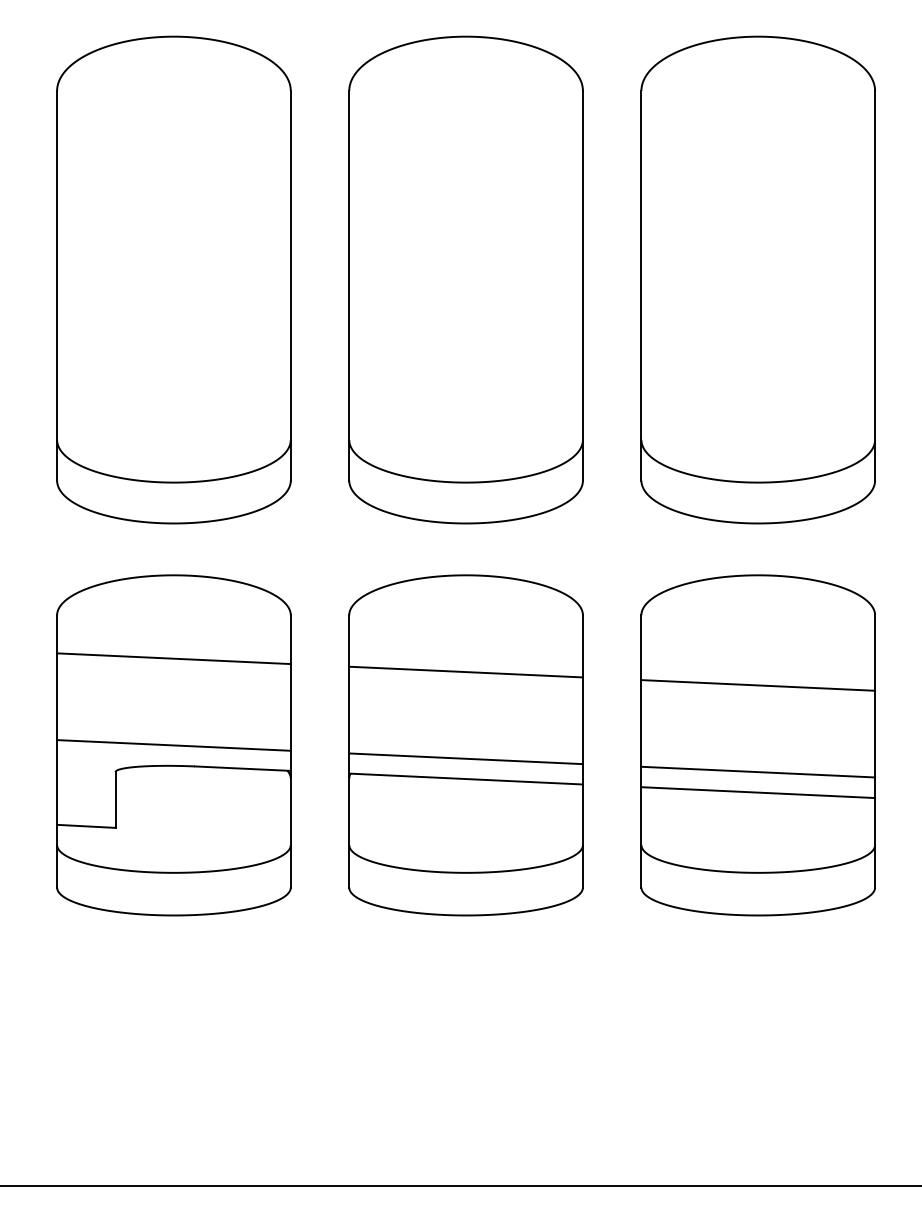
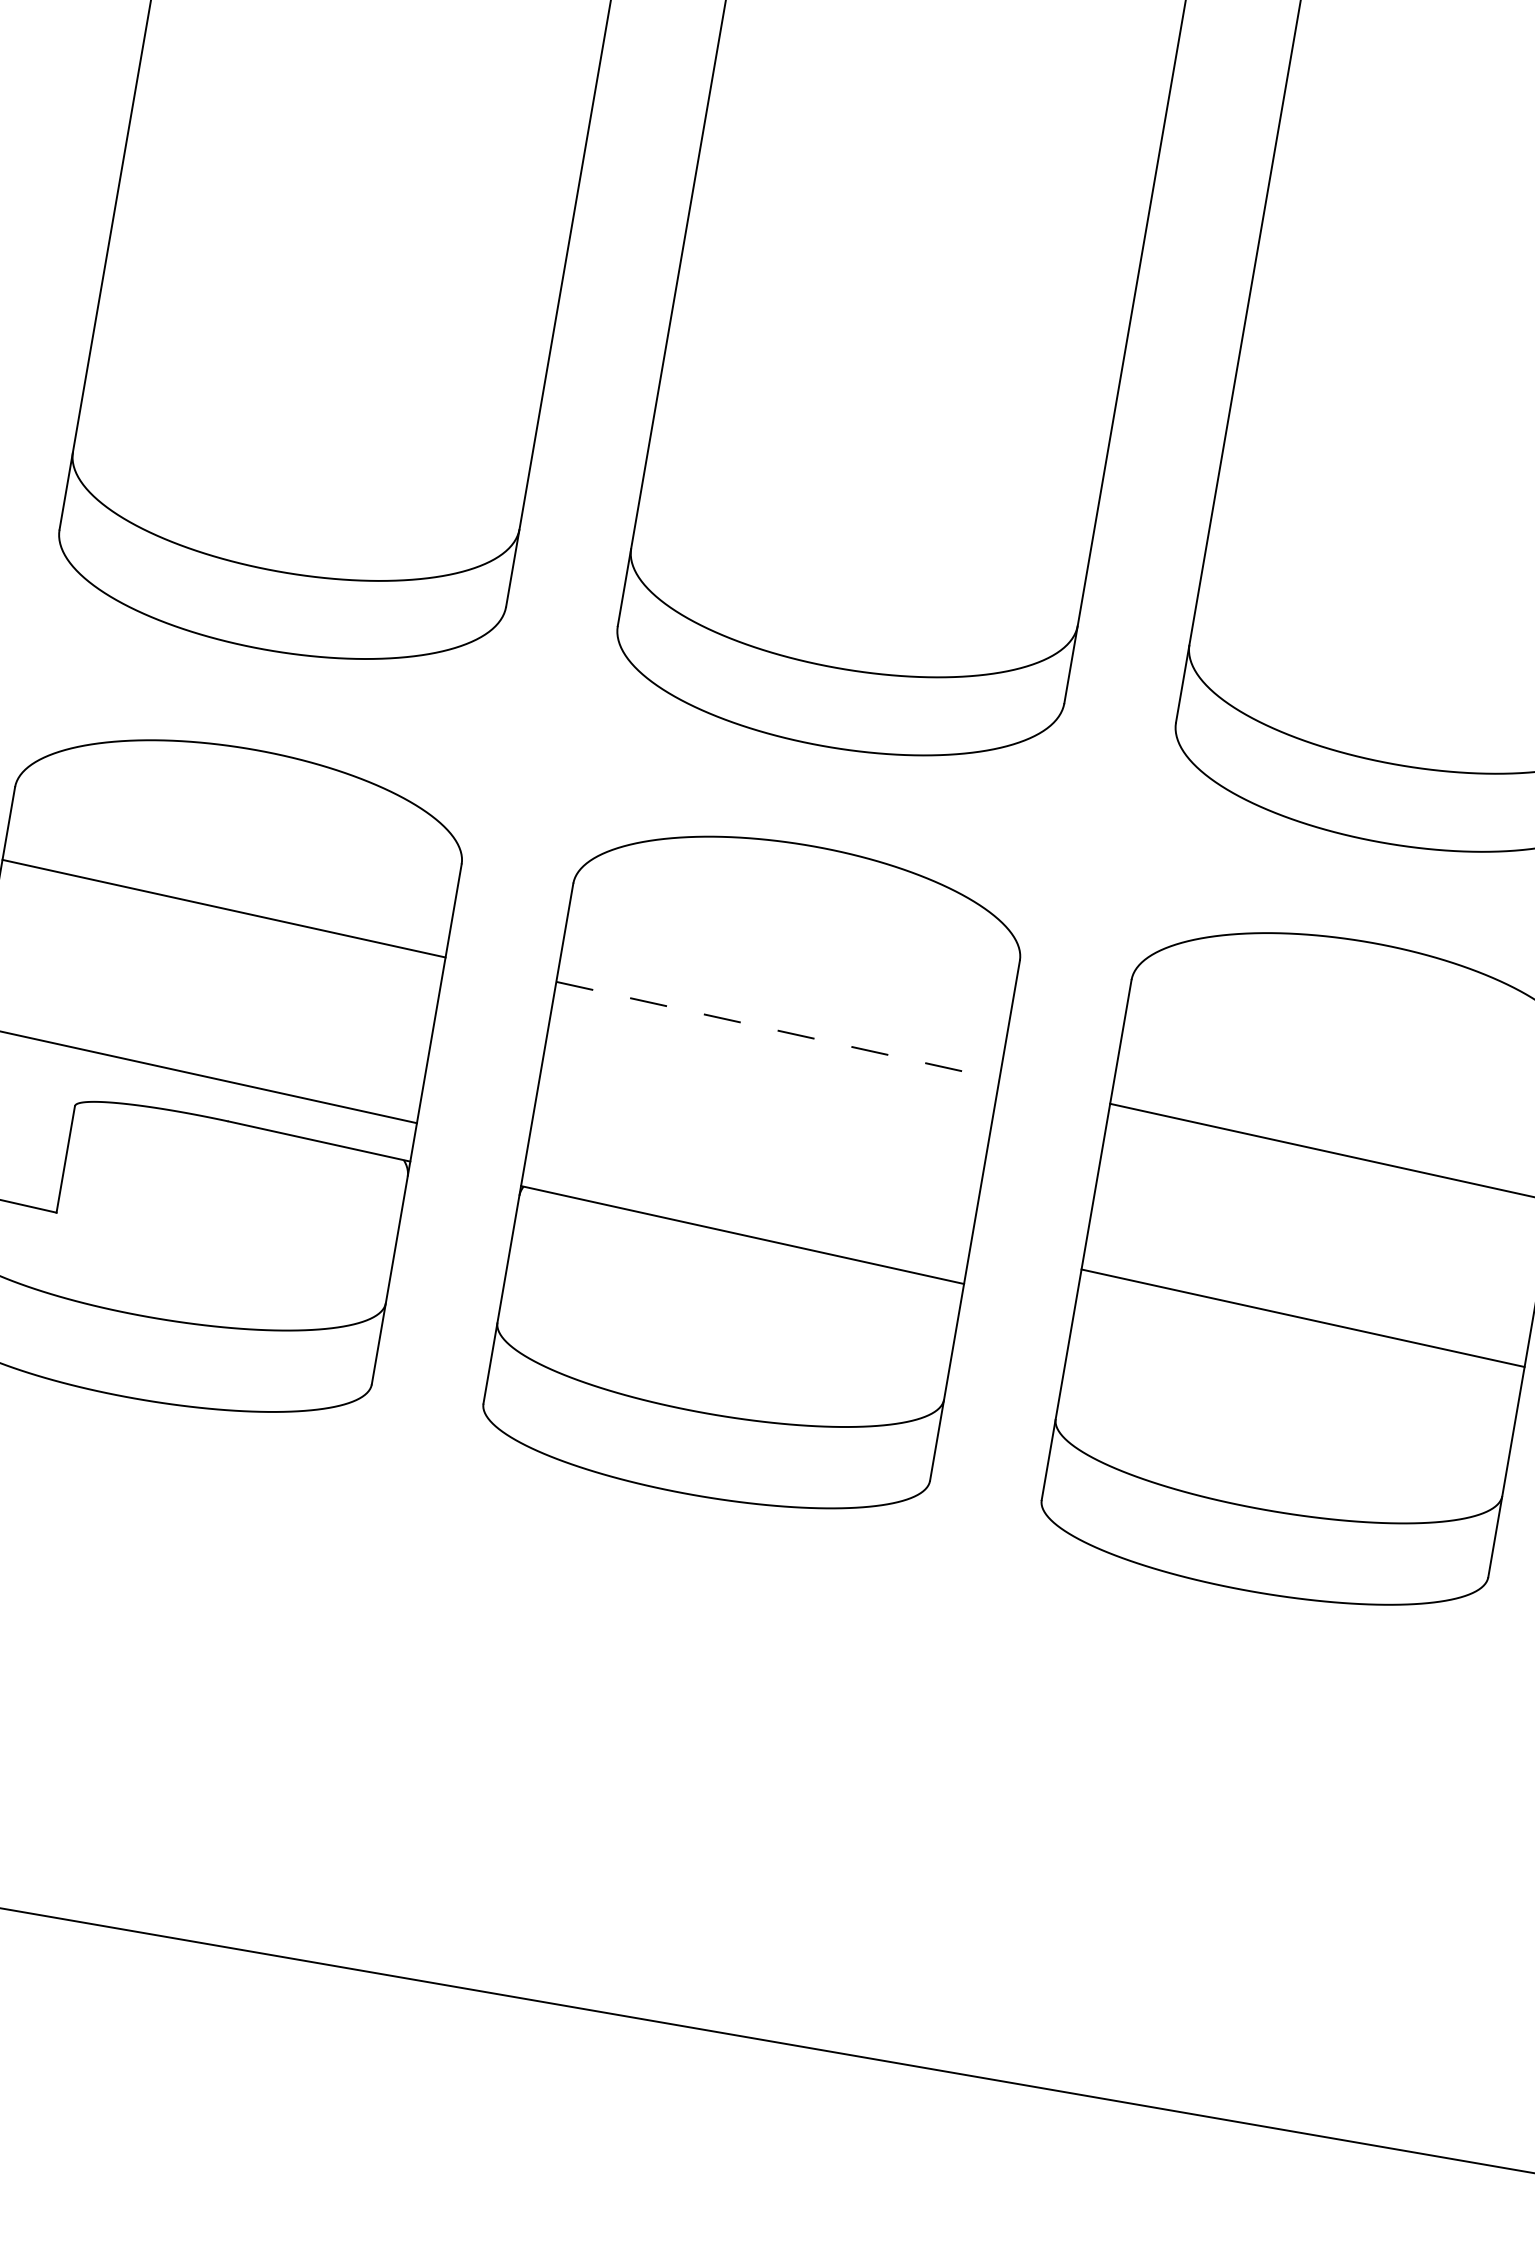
line: (466, 672) -> (778, 1031), solid -> dashed
line: (465, 758) -> (748, 1195), removed
line: (758, 792) -> (1296, 1357), removed

